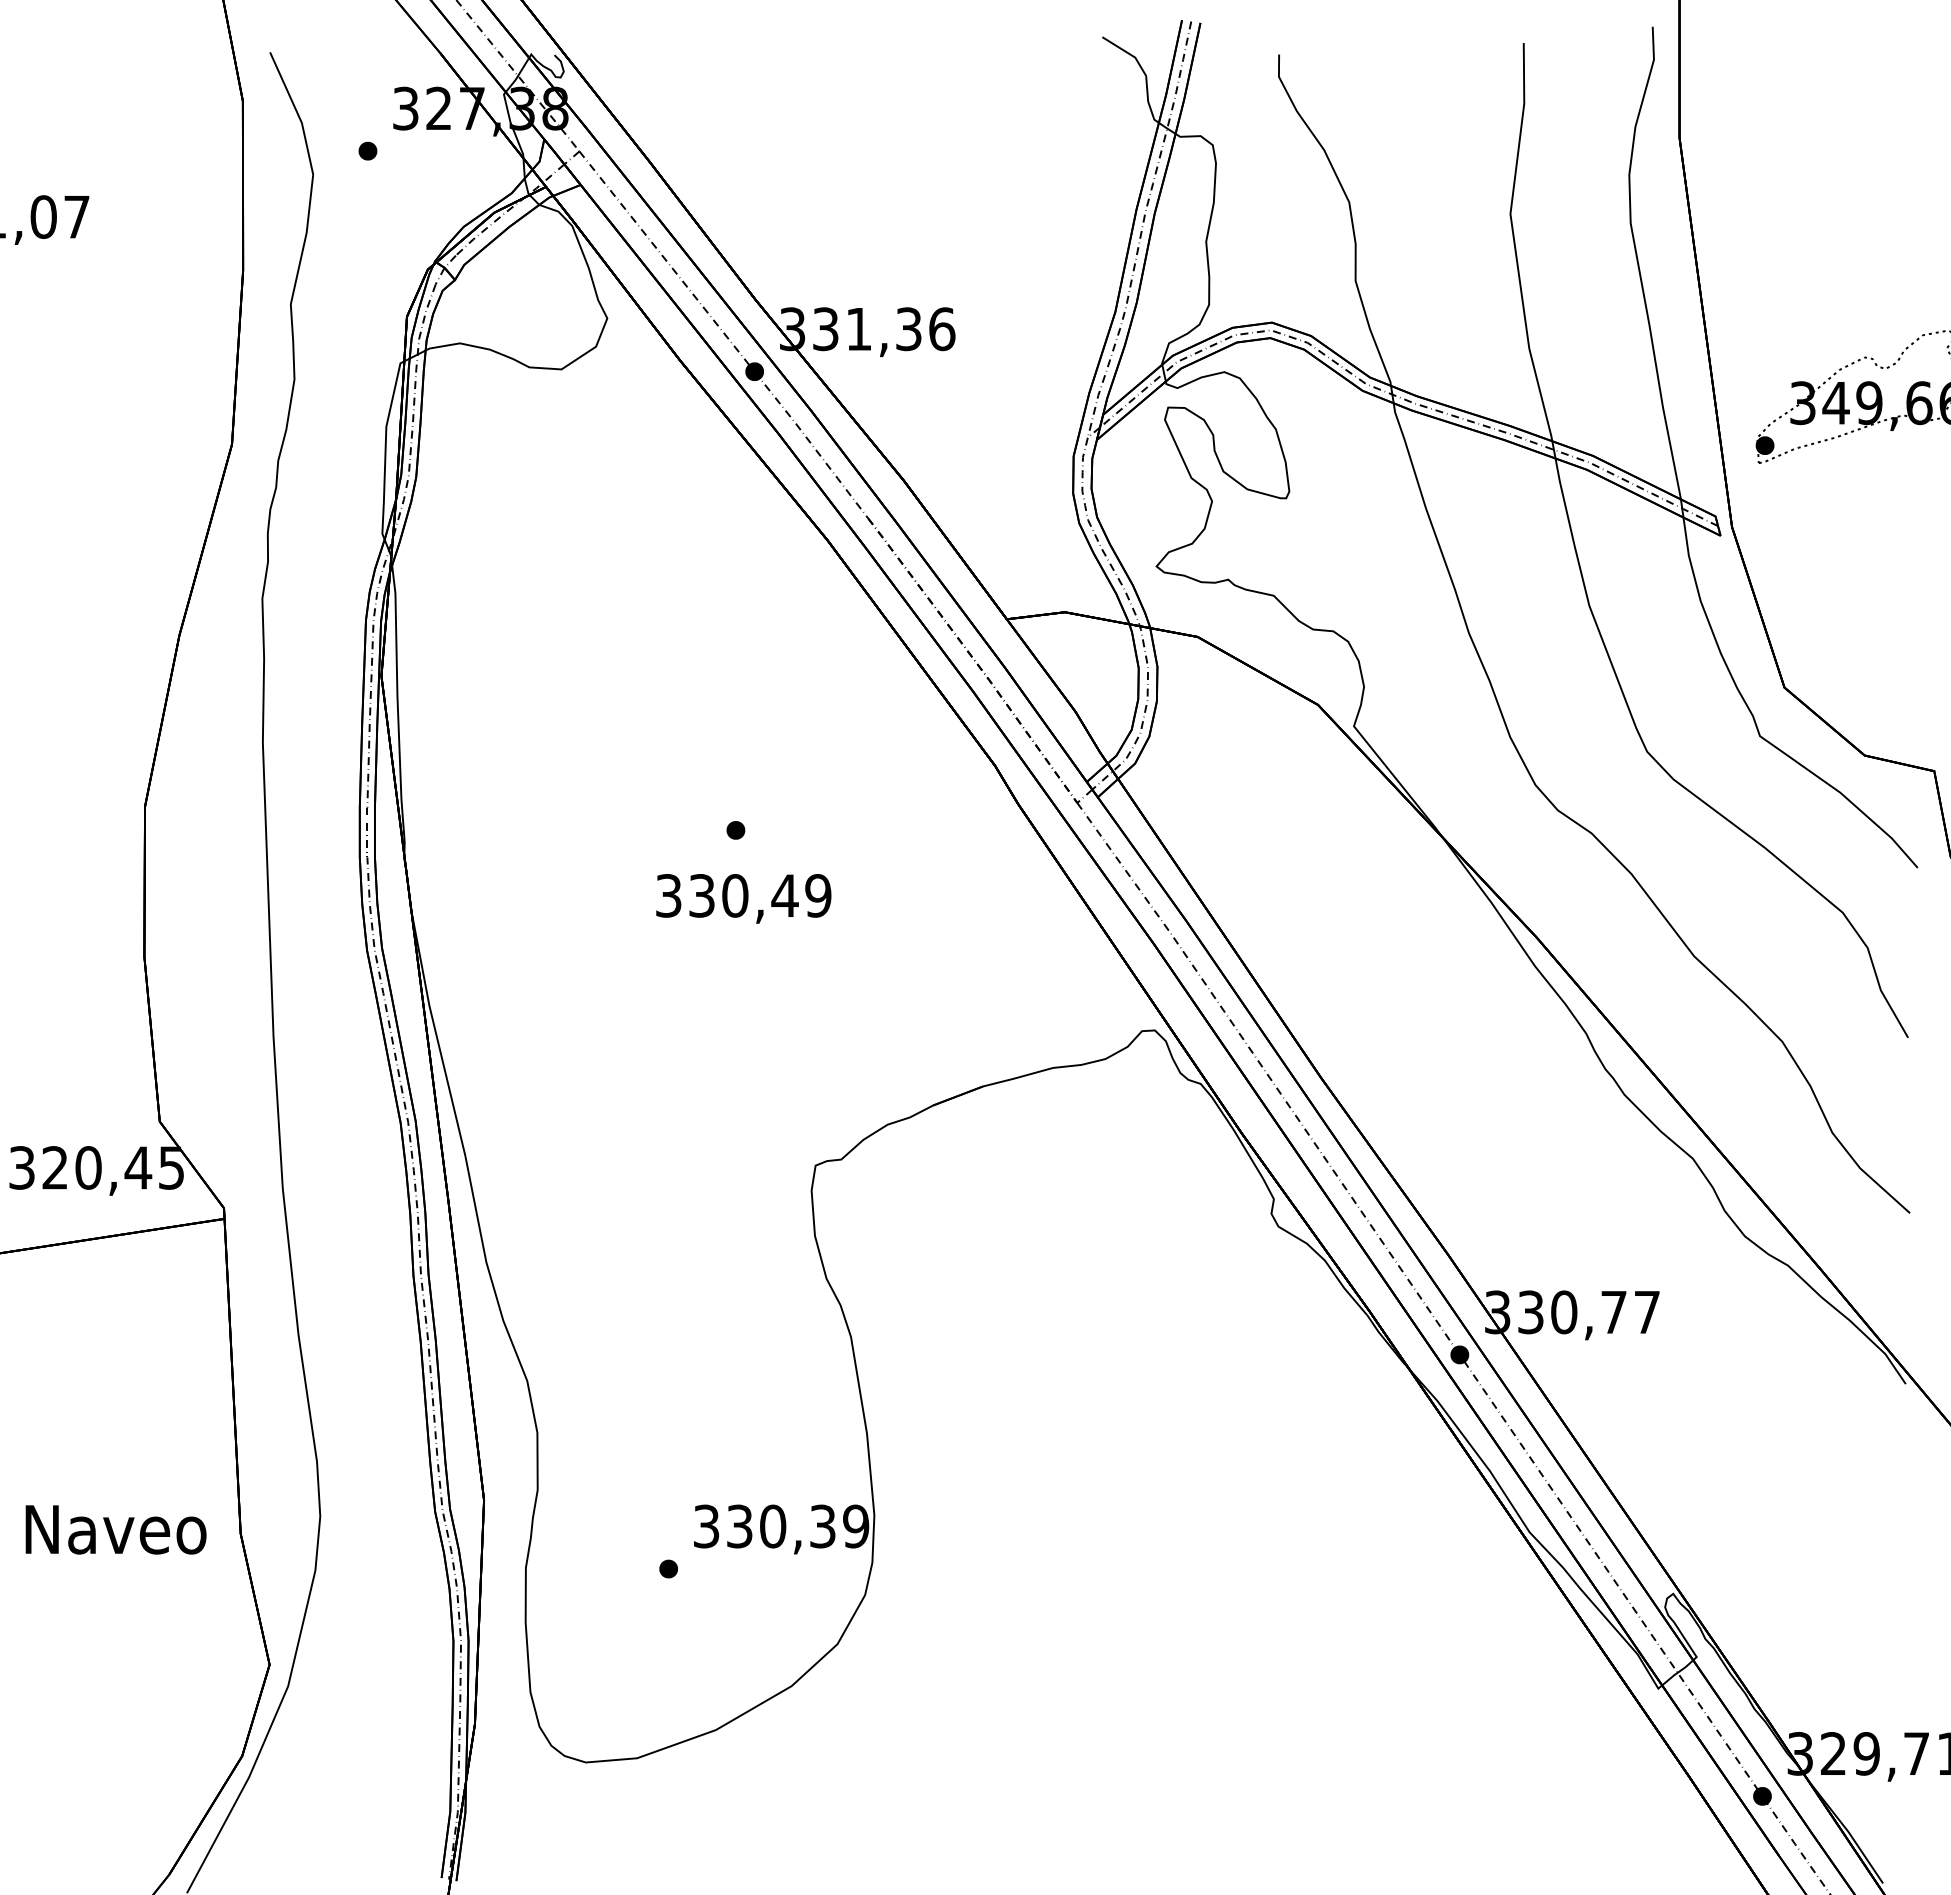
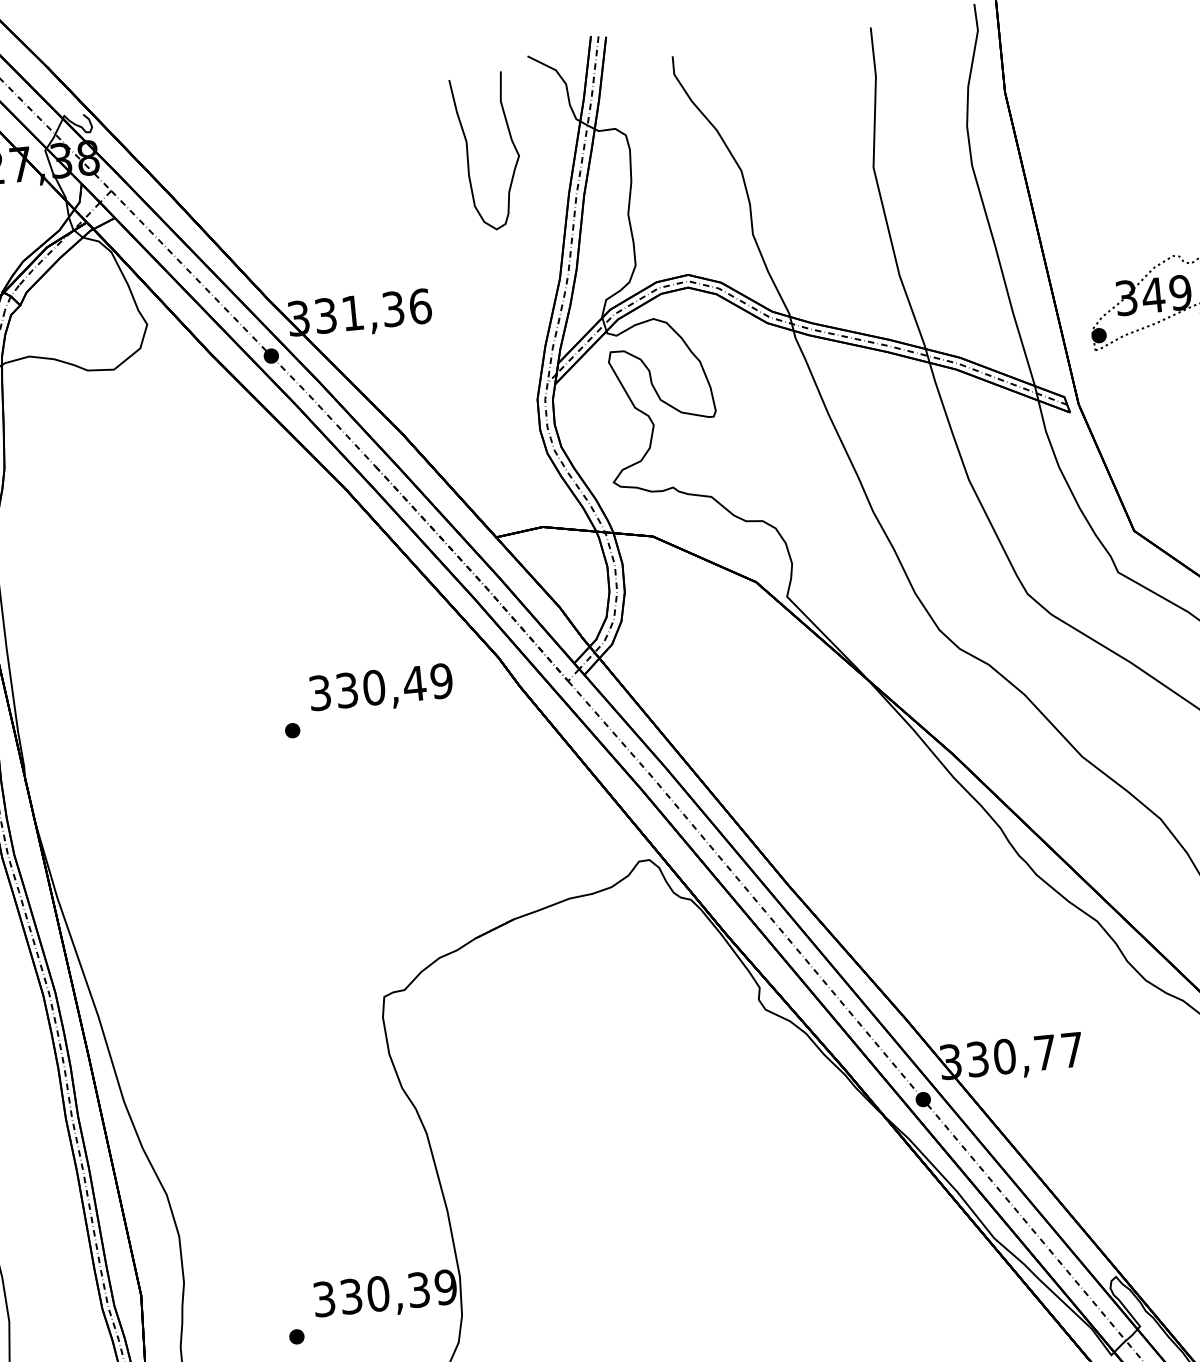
curve: (1018, 148) -> (468, 153), added
text: (743, 898) -> (381, 689), moved

